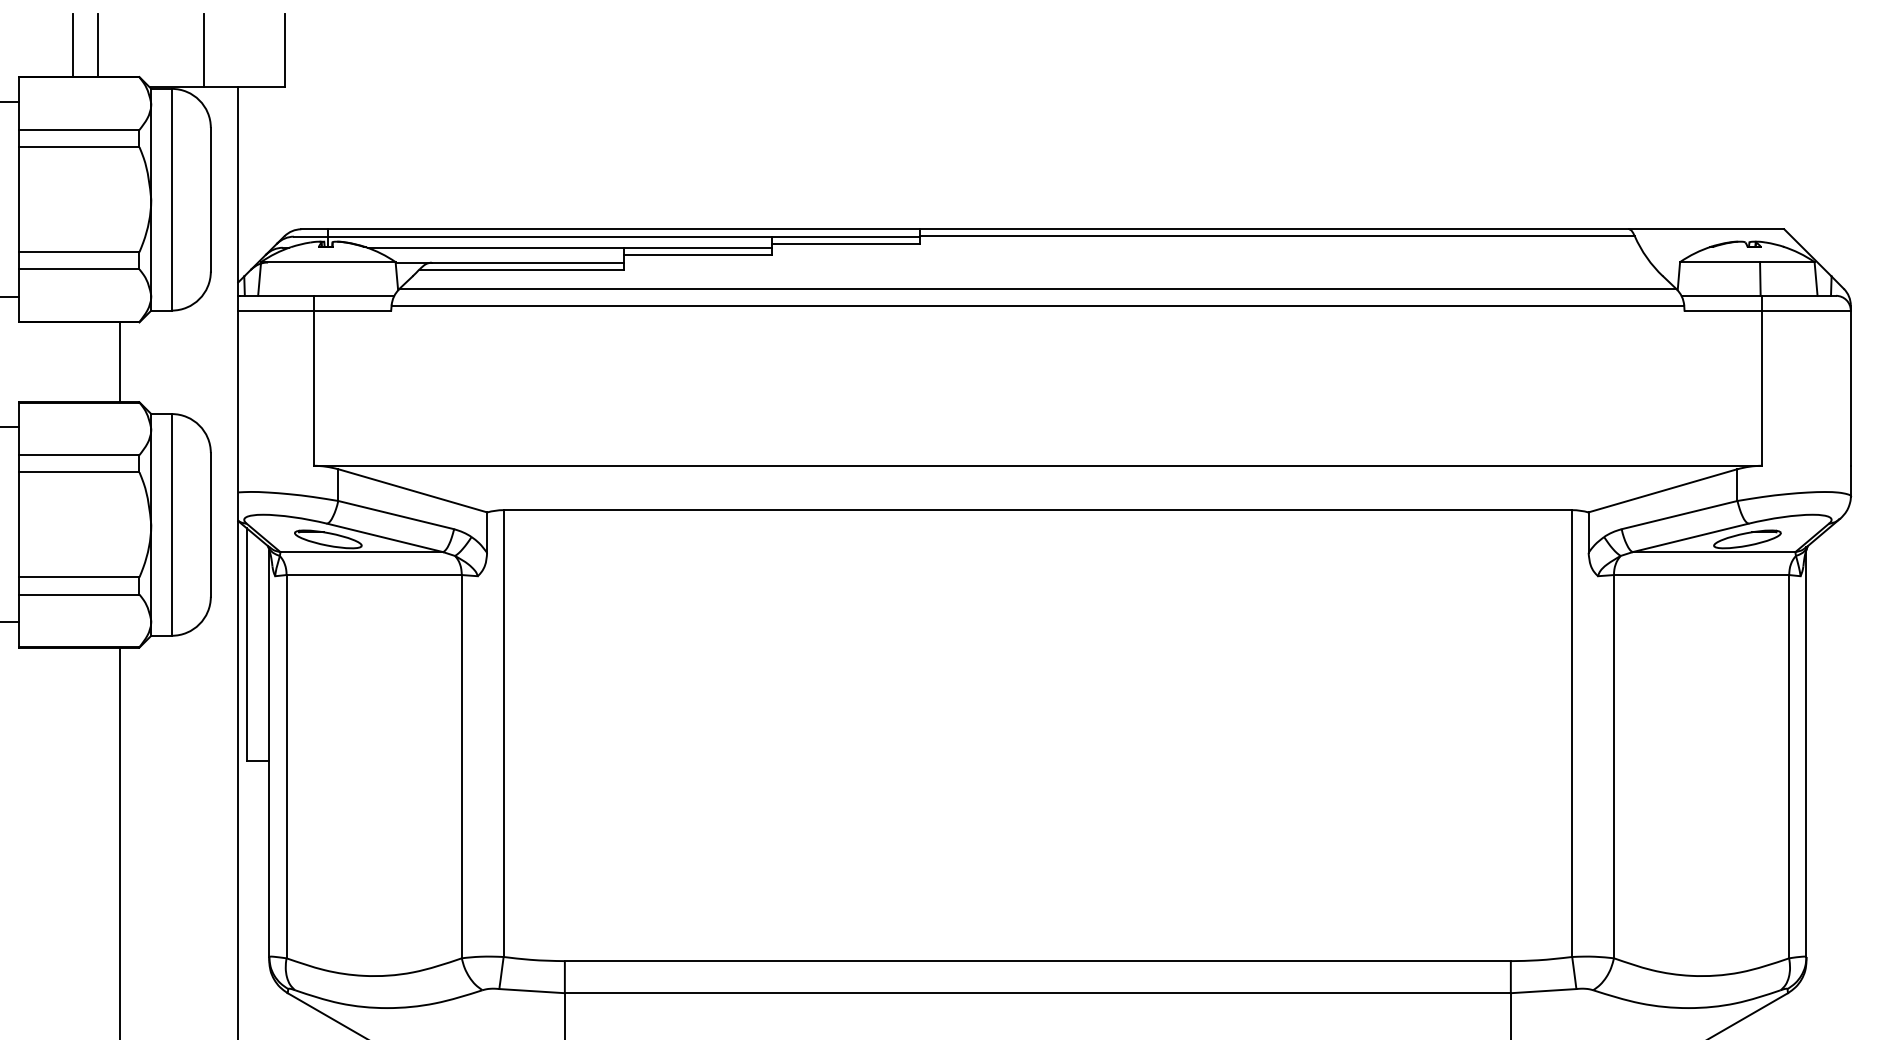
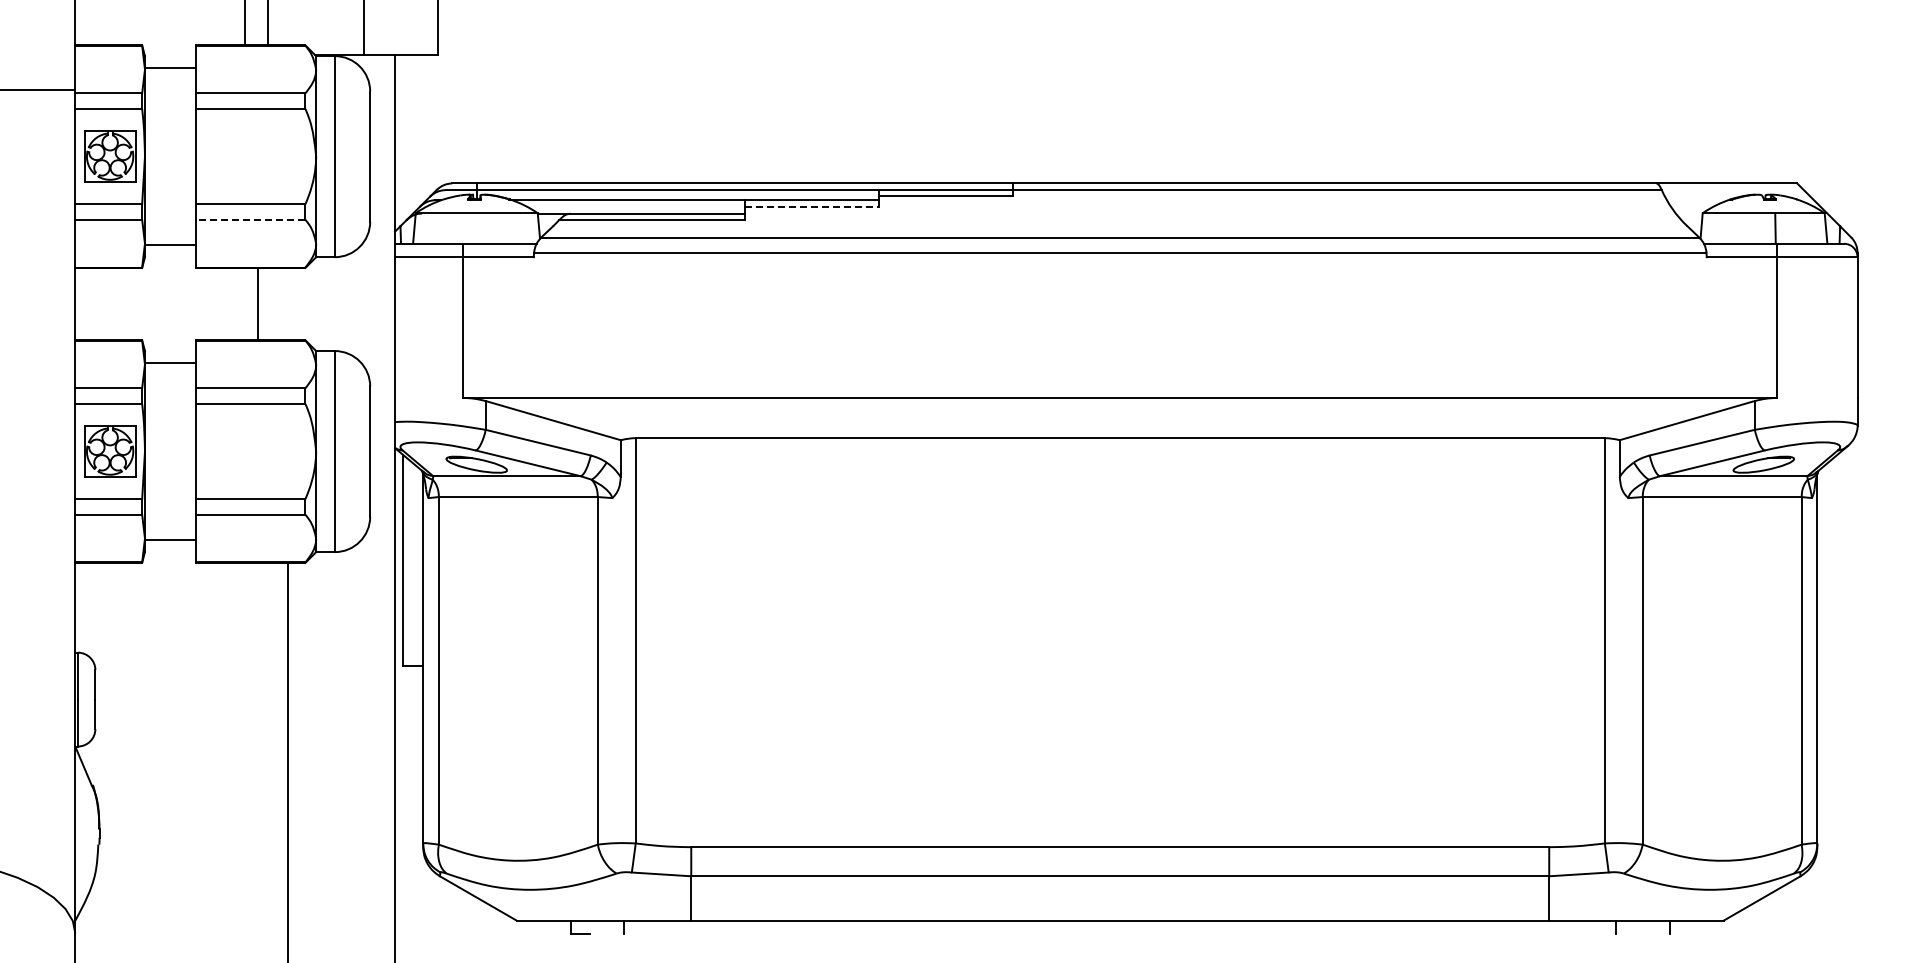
line: (698, 254) -> (812, 206), solid -> dashed
line: (78, 269) -> (250, 219), solid -> dashed
line: (119, 361) -> (257, 303), moved

